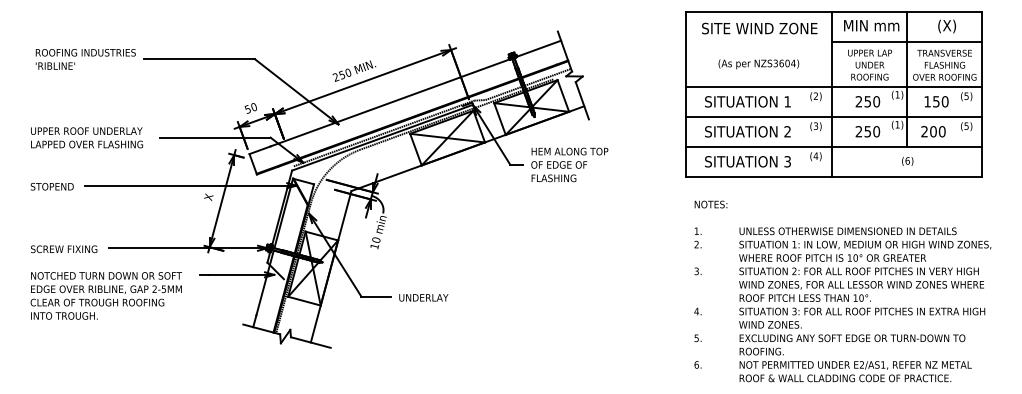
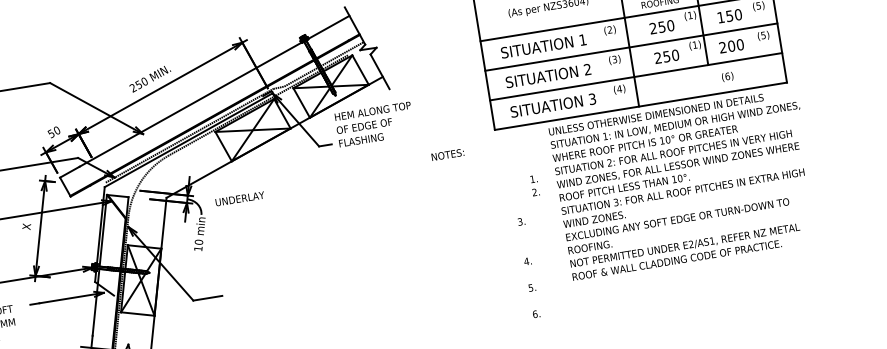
text: (907, 161) -> (727, 77), moved
text: (569, 164) -> (374, 124), moved
text: (710, 204) -> (447, 154), moved
text: (697, 237) -> (534, 185), moved
text: (423, 297) -> (239, 198), moved
text: (865, 304) -> (685, 184), moved

